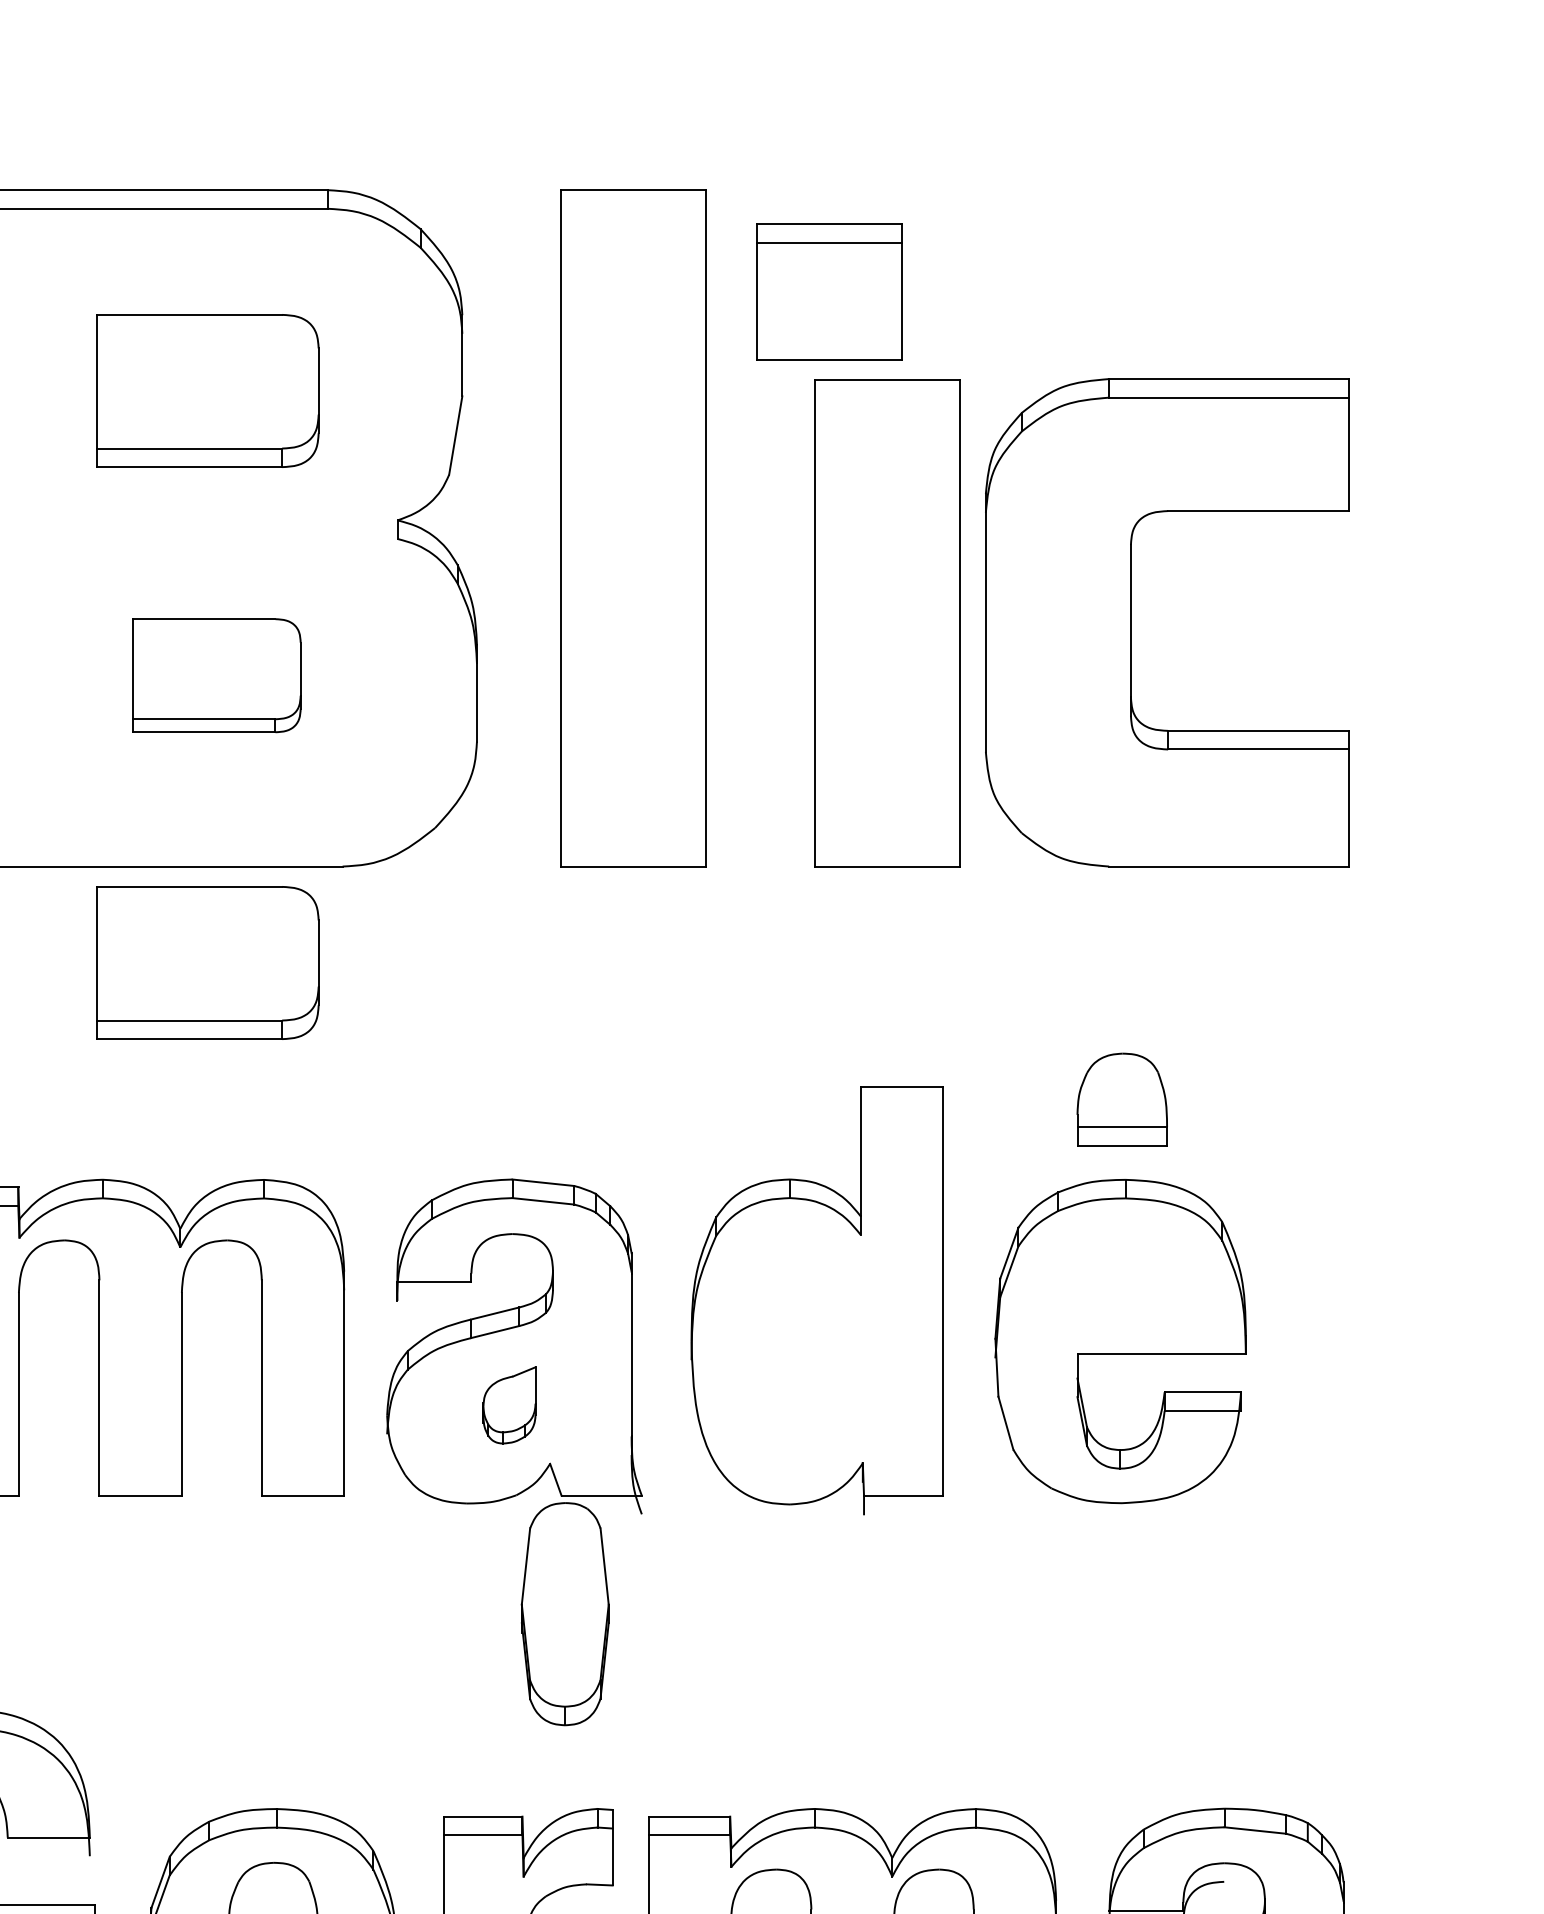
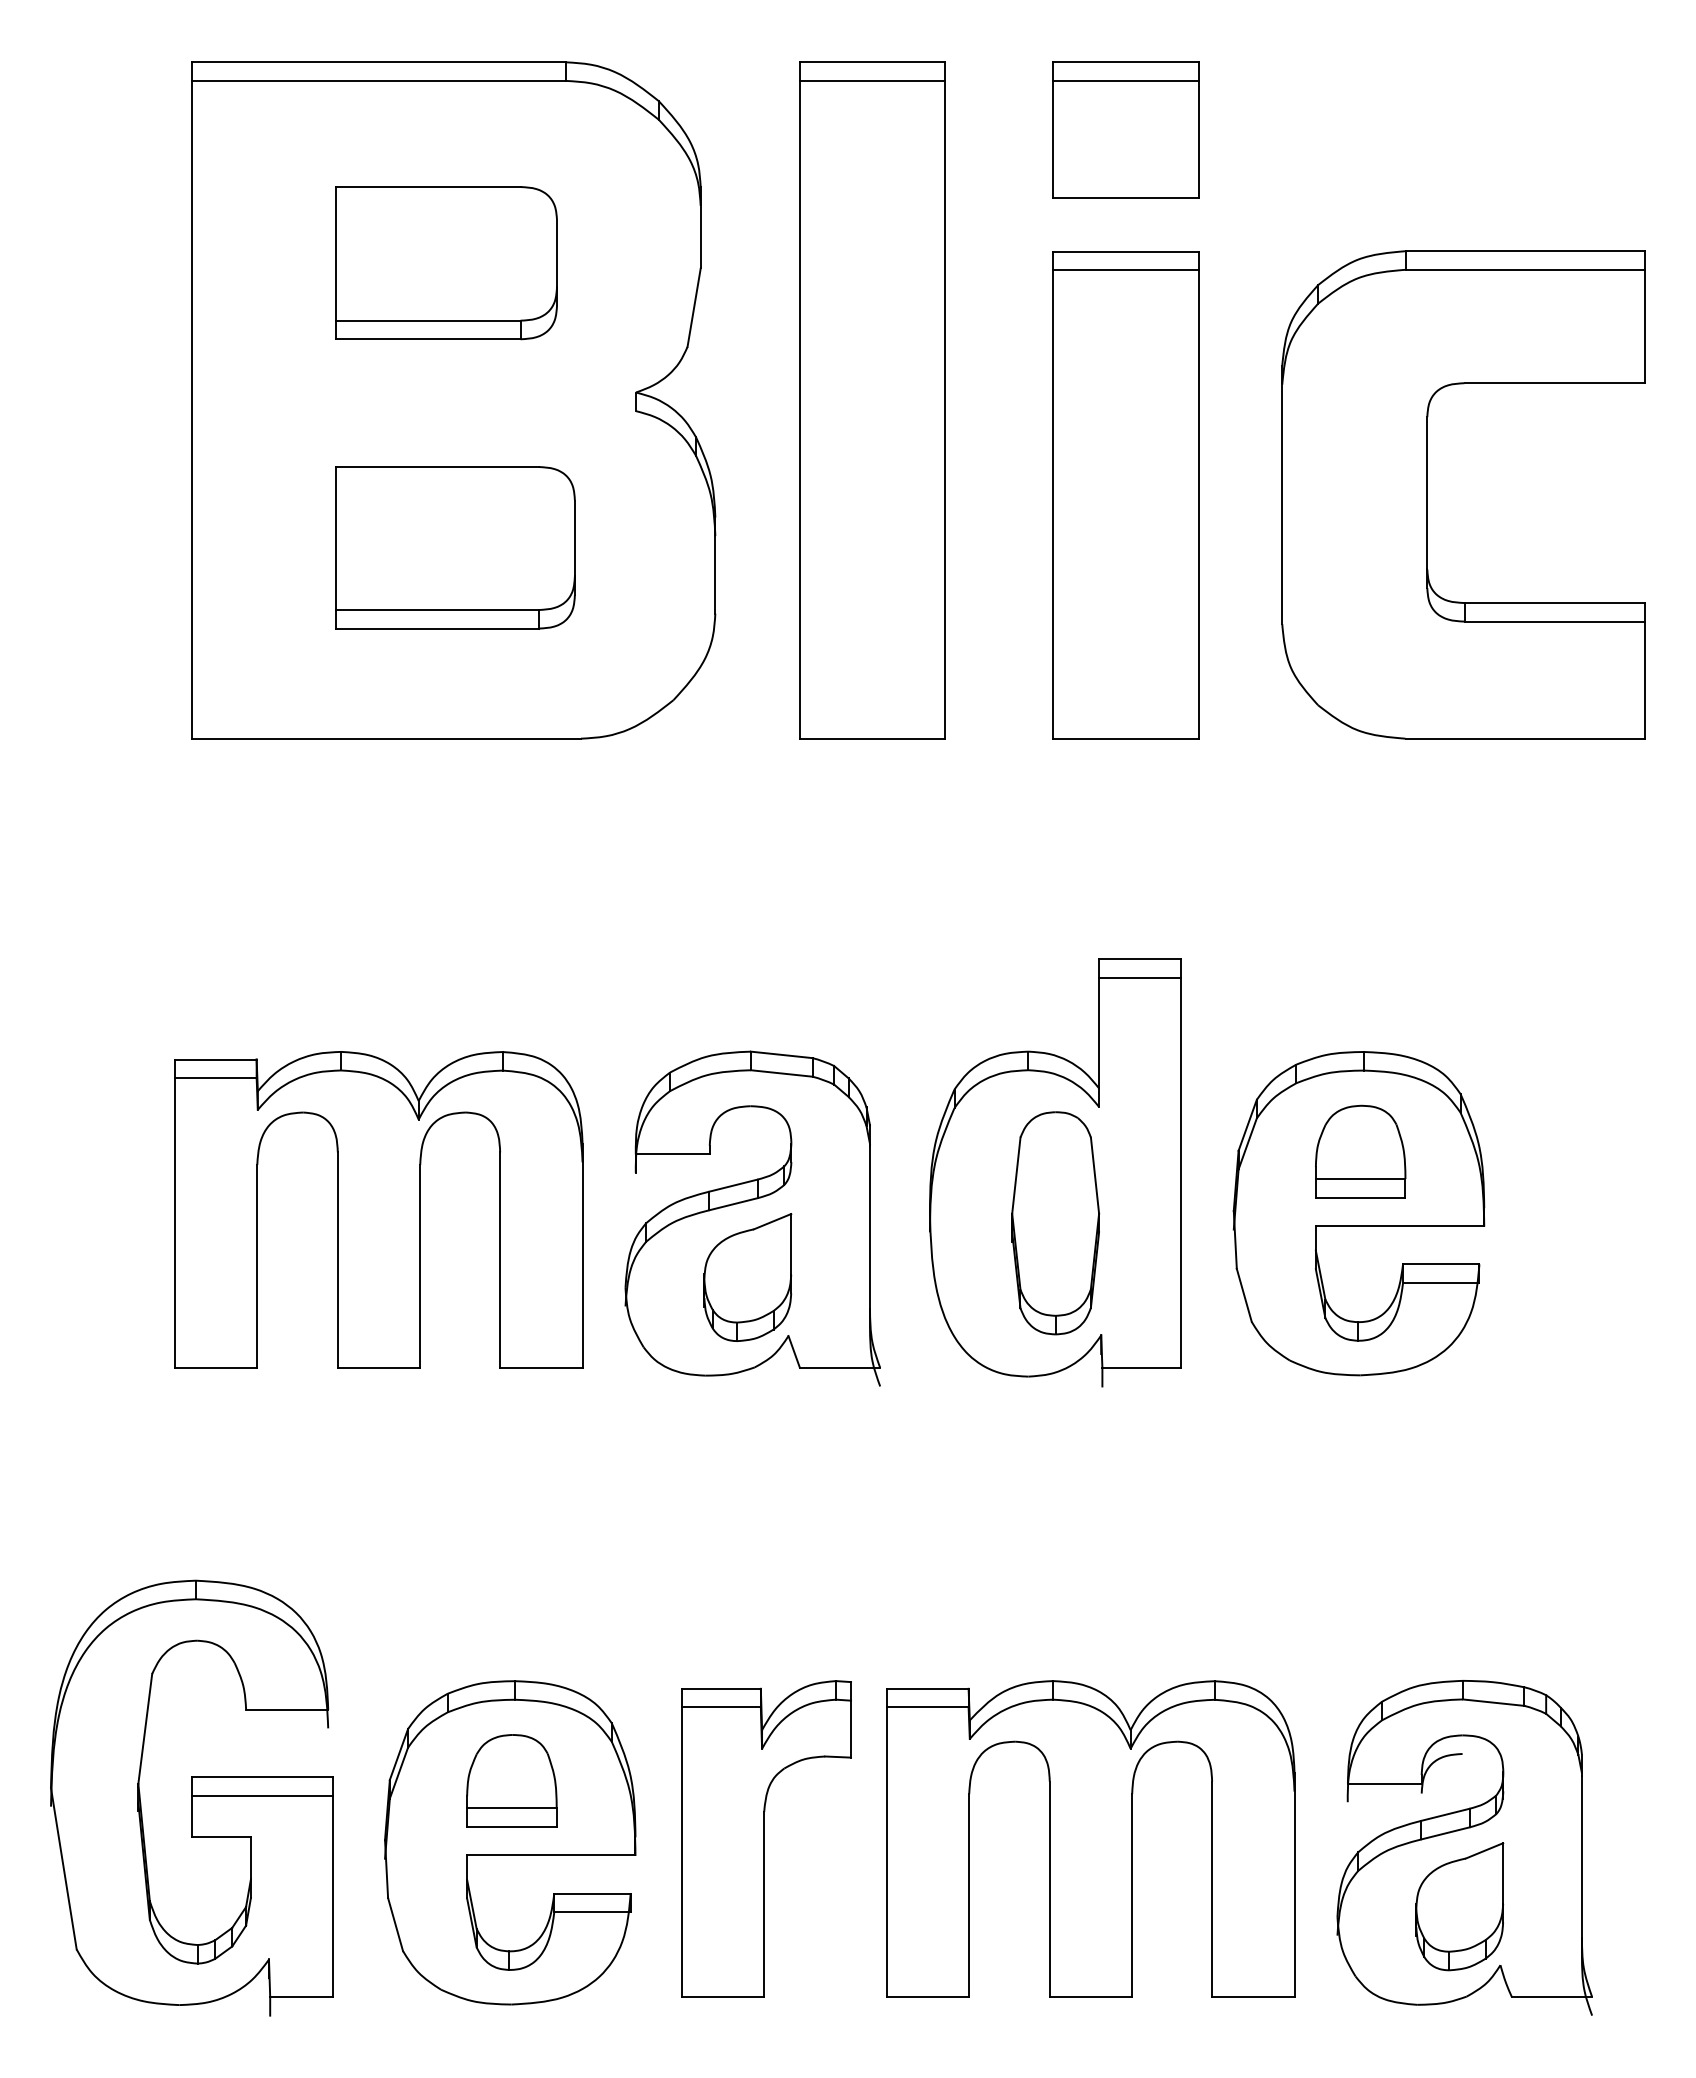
line: (633, 208) -> (871, 80), added
part: (829, 291) -> (1125, 129), moved
line: (887, 398) -> (1125, 270), added
part: (1131, 622) -> (1427, 494), moved
part: (217, 675) -> (455, 547), size x1.43
part: (208, 963) -> (446, 835), removed
part: (1122, 1099) -> (1360, 1151), moved
line: (902, 1105) -> (1140, 977), added
part: (509, 1405) -> (747, 1277), size x1.67
part: (565, 1614) -> (1055, 1223), moved

